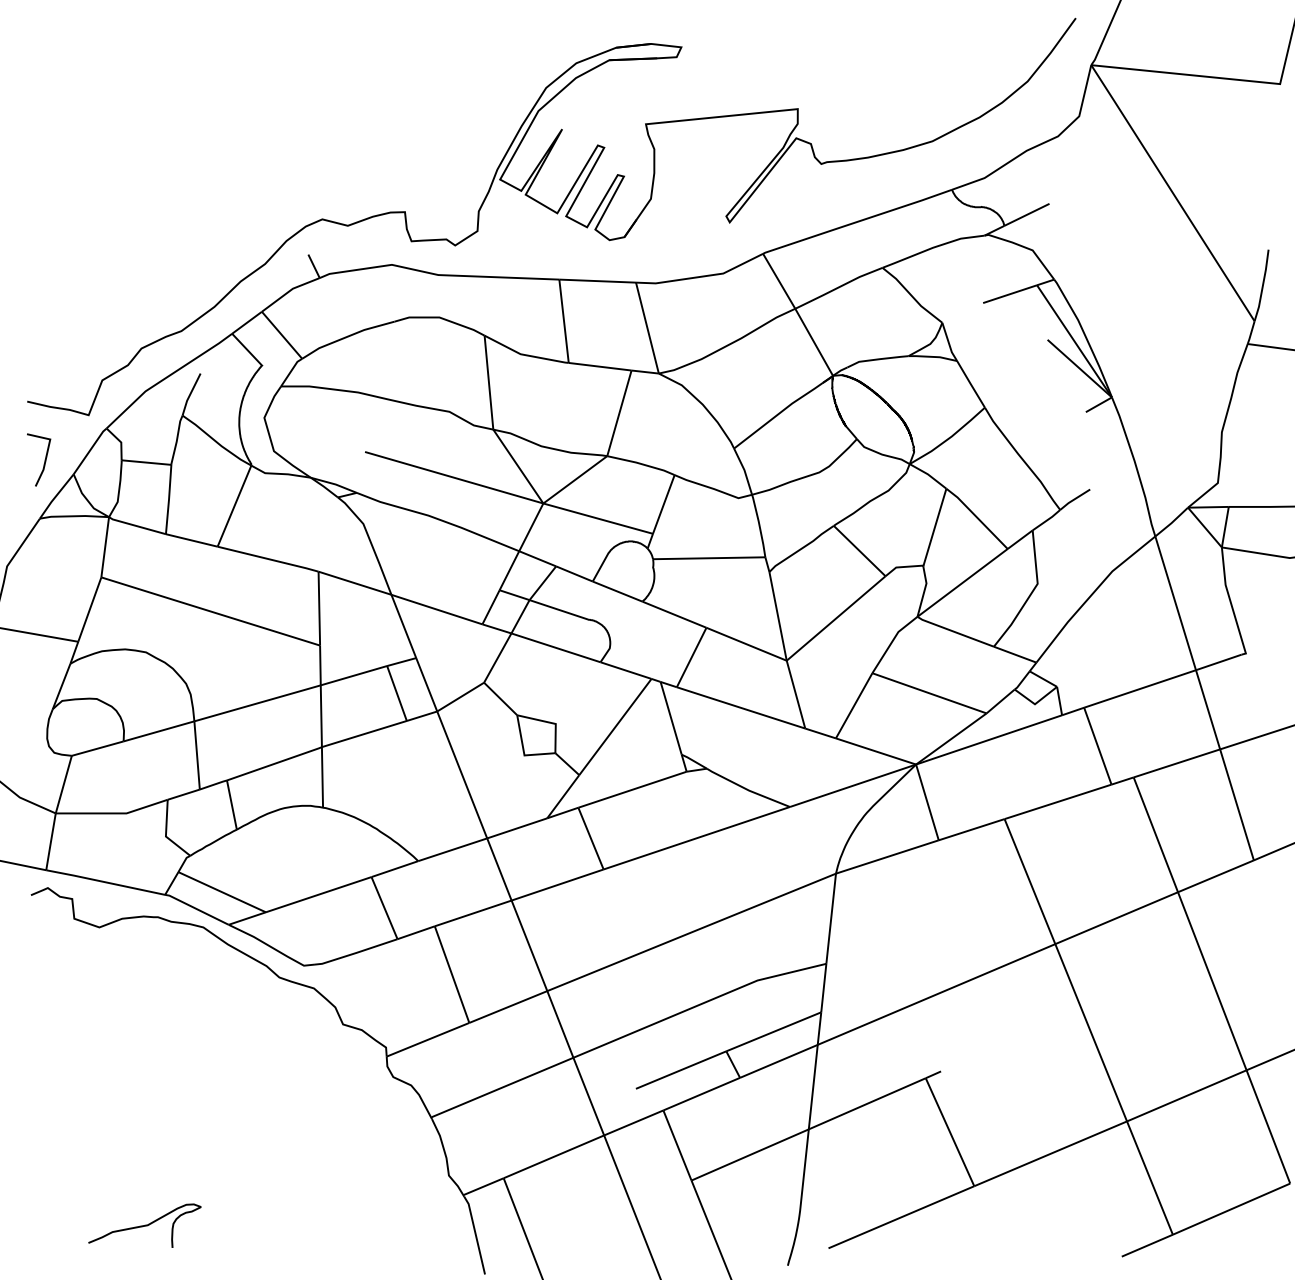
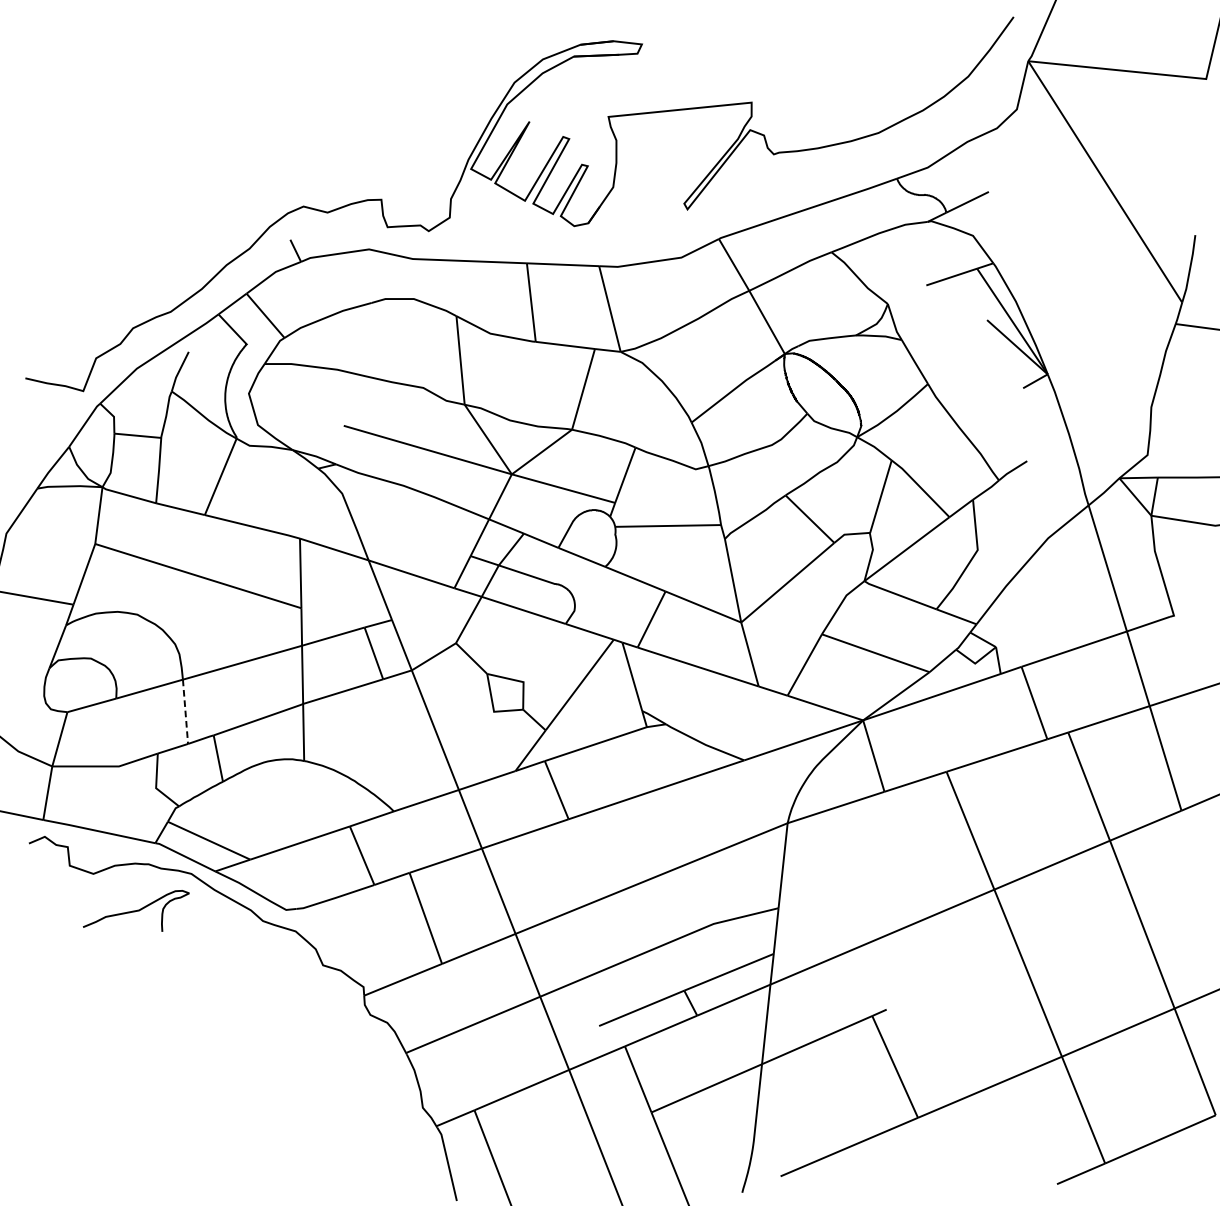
line: (44, 459) -> (41, 432), removed
line: (197, 755) -> (185, 711), solid -> dashed
curve: (144, 1225) -> (135, 910), moved

